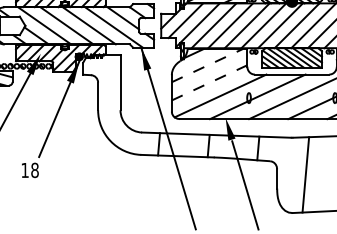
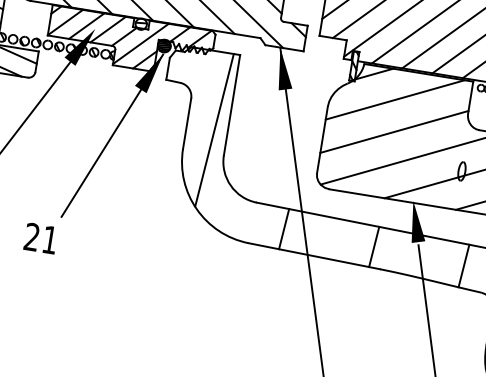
line: (207, 65) -> (395, 99), dashed -> solid
line: (209, 82) -> (394, 131), dashed -> solid
line: (113, 97) -> (214, 130), added
text: (29, 170) -> (40, 238), 18 -> 21

